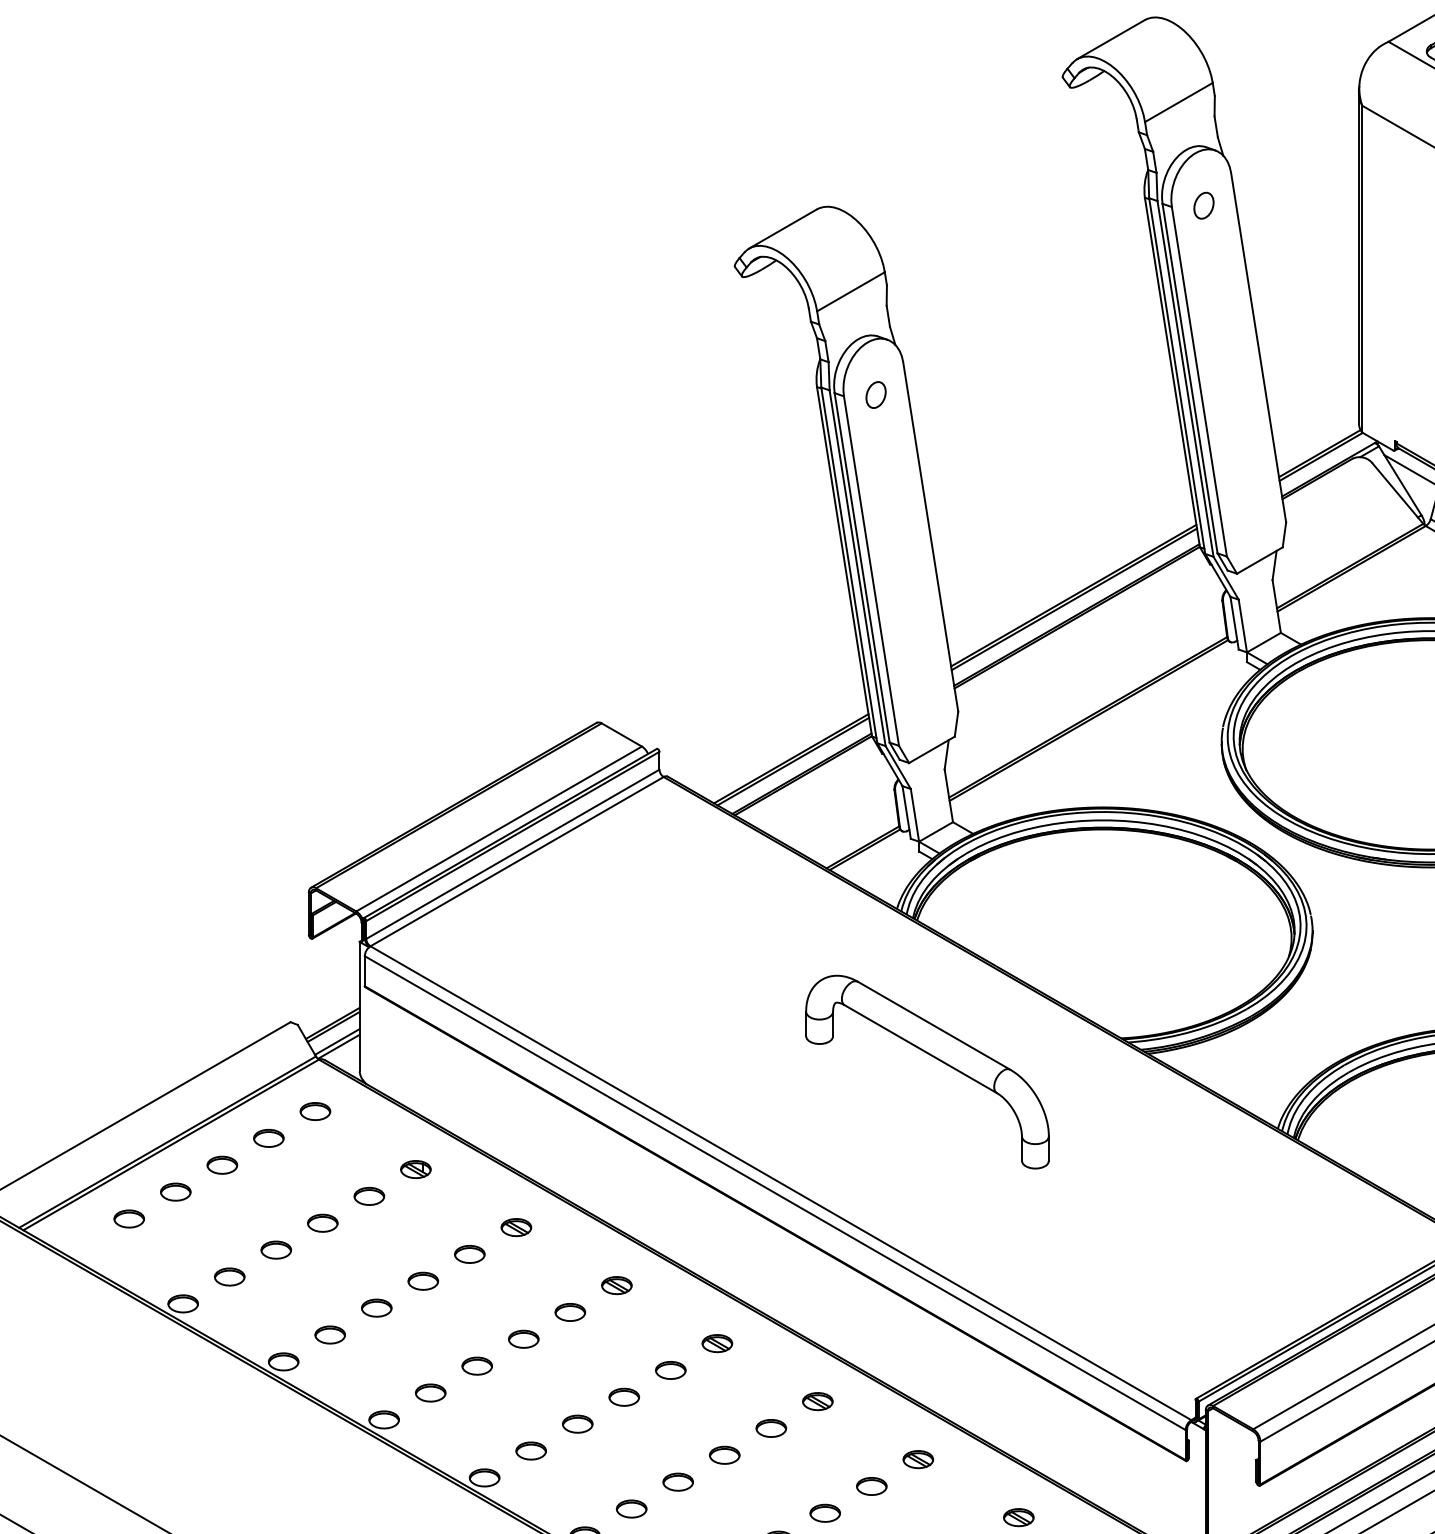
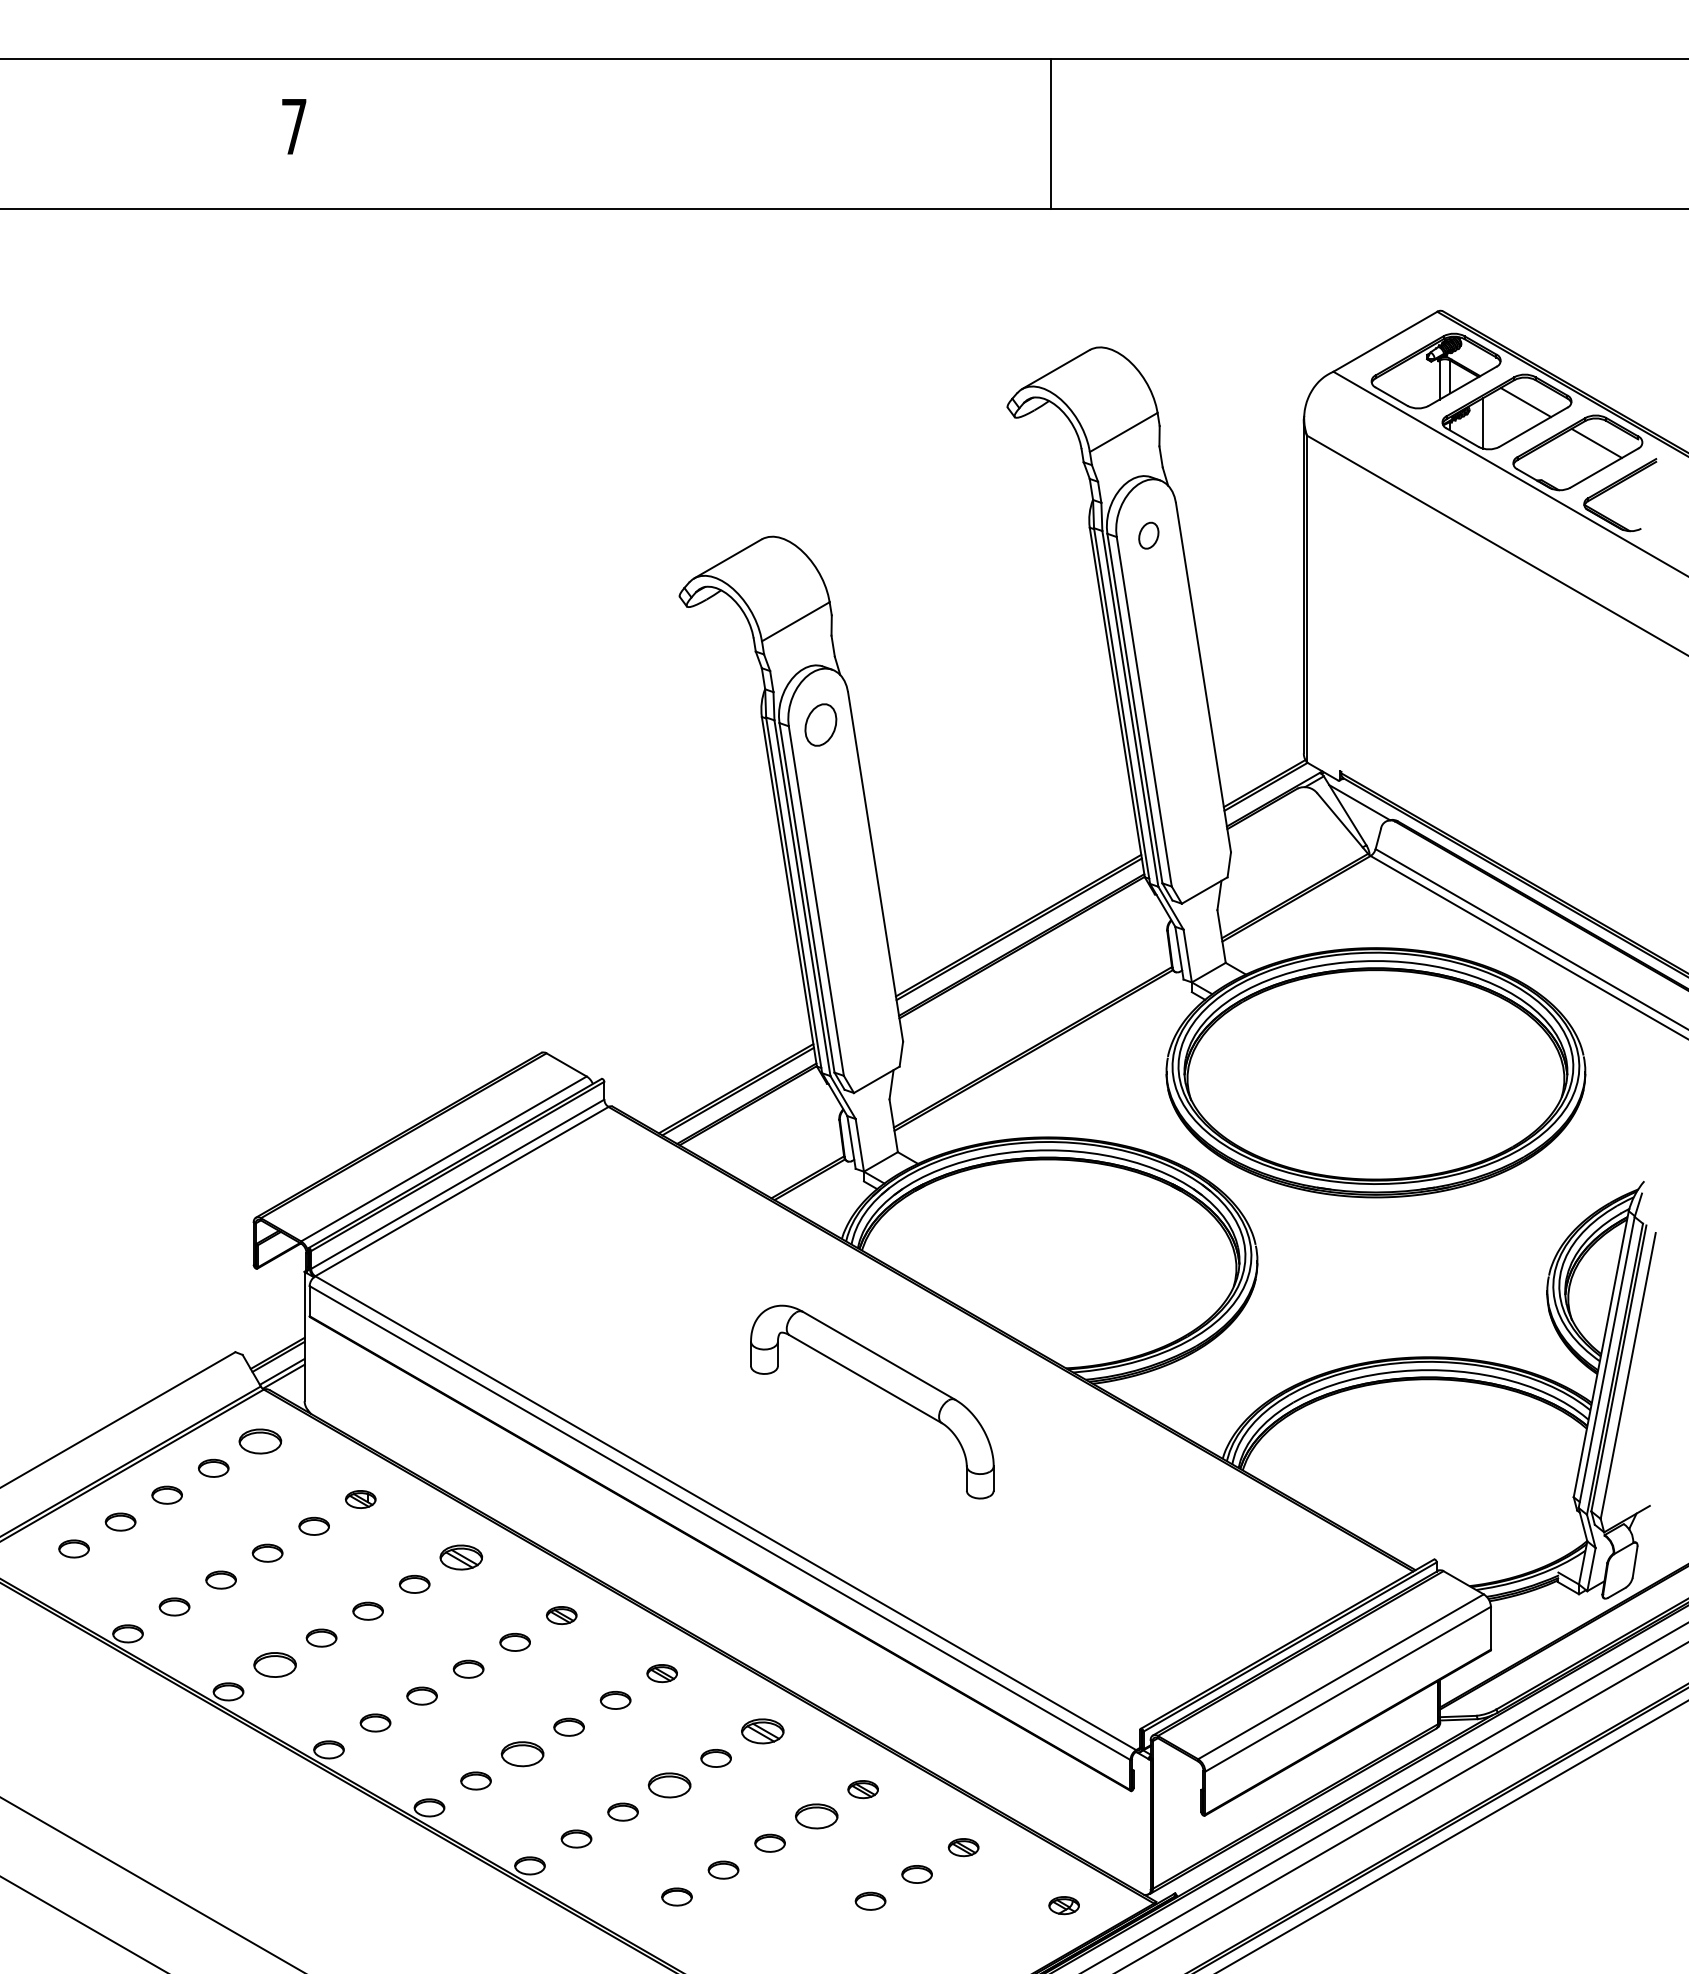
part: (875, 394) -> (820, 724), size x1.6
part: (314, 1111) -> (259, 1441), size x1.4
part: (515, 1227) -> (460, 1557), size x1.4
part: (329, 1334) -> (274, 1664), size x1.4
part: (817, 1401) -> (762, 1731), size x1.4
part: (577, 1423) -> (522, 1753), size x1.4
part: (724, 1454) -> (669, 1784), size x1.4
part: (871, 1486) -> (816, 1816), size x1.4

